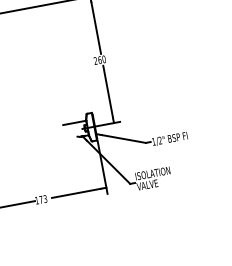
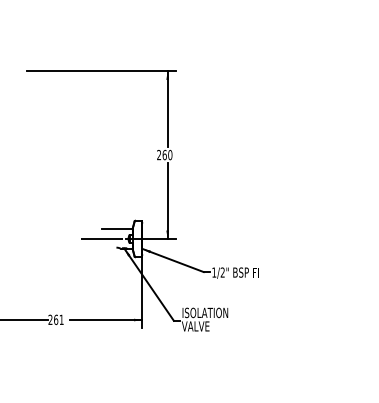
line: (64, 132) -> (101, 238), added
text: (40, 199) -> (55, 319), 173 -> 261

